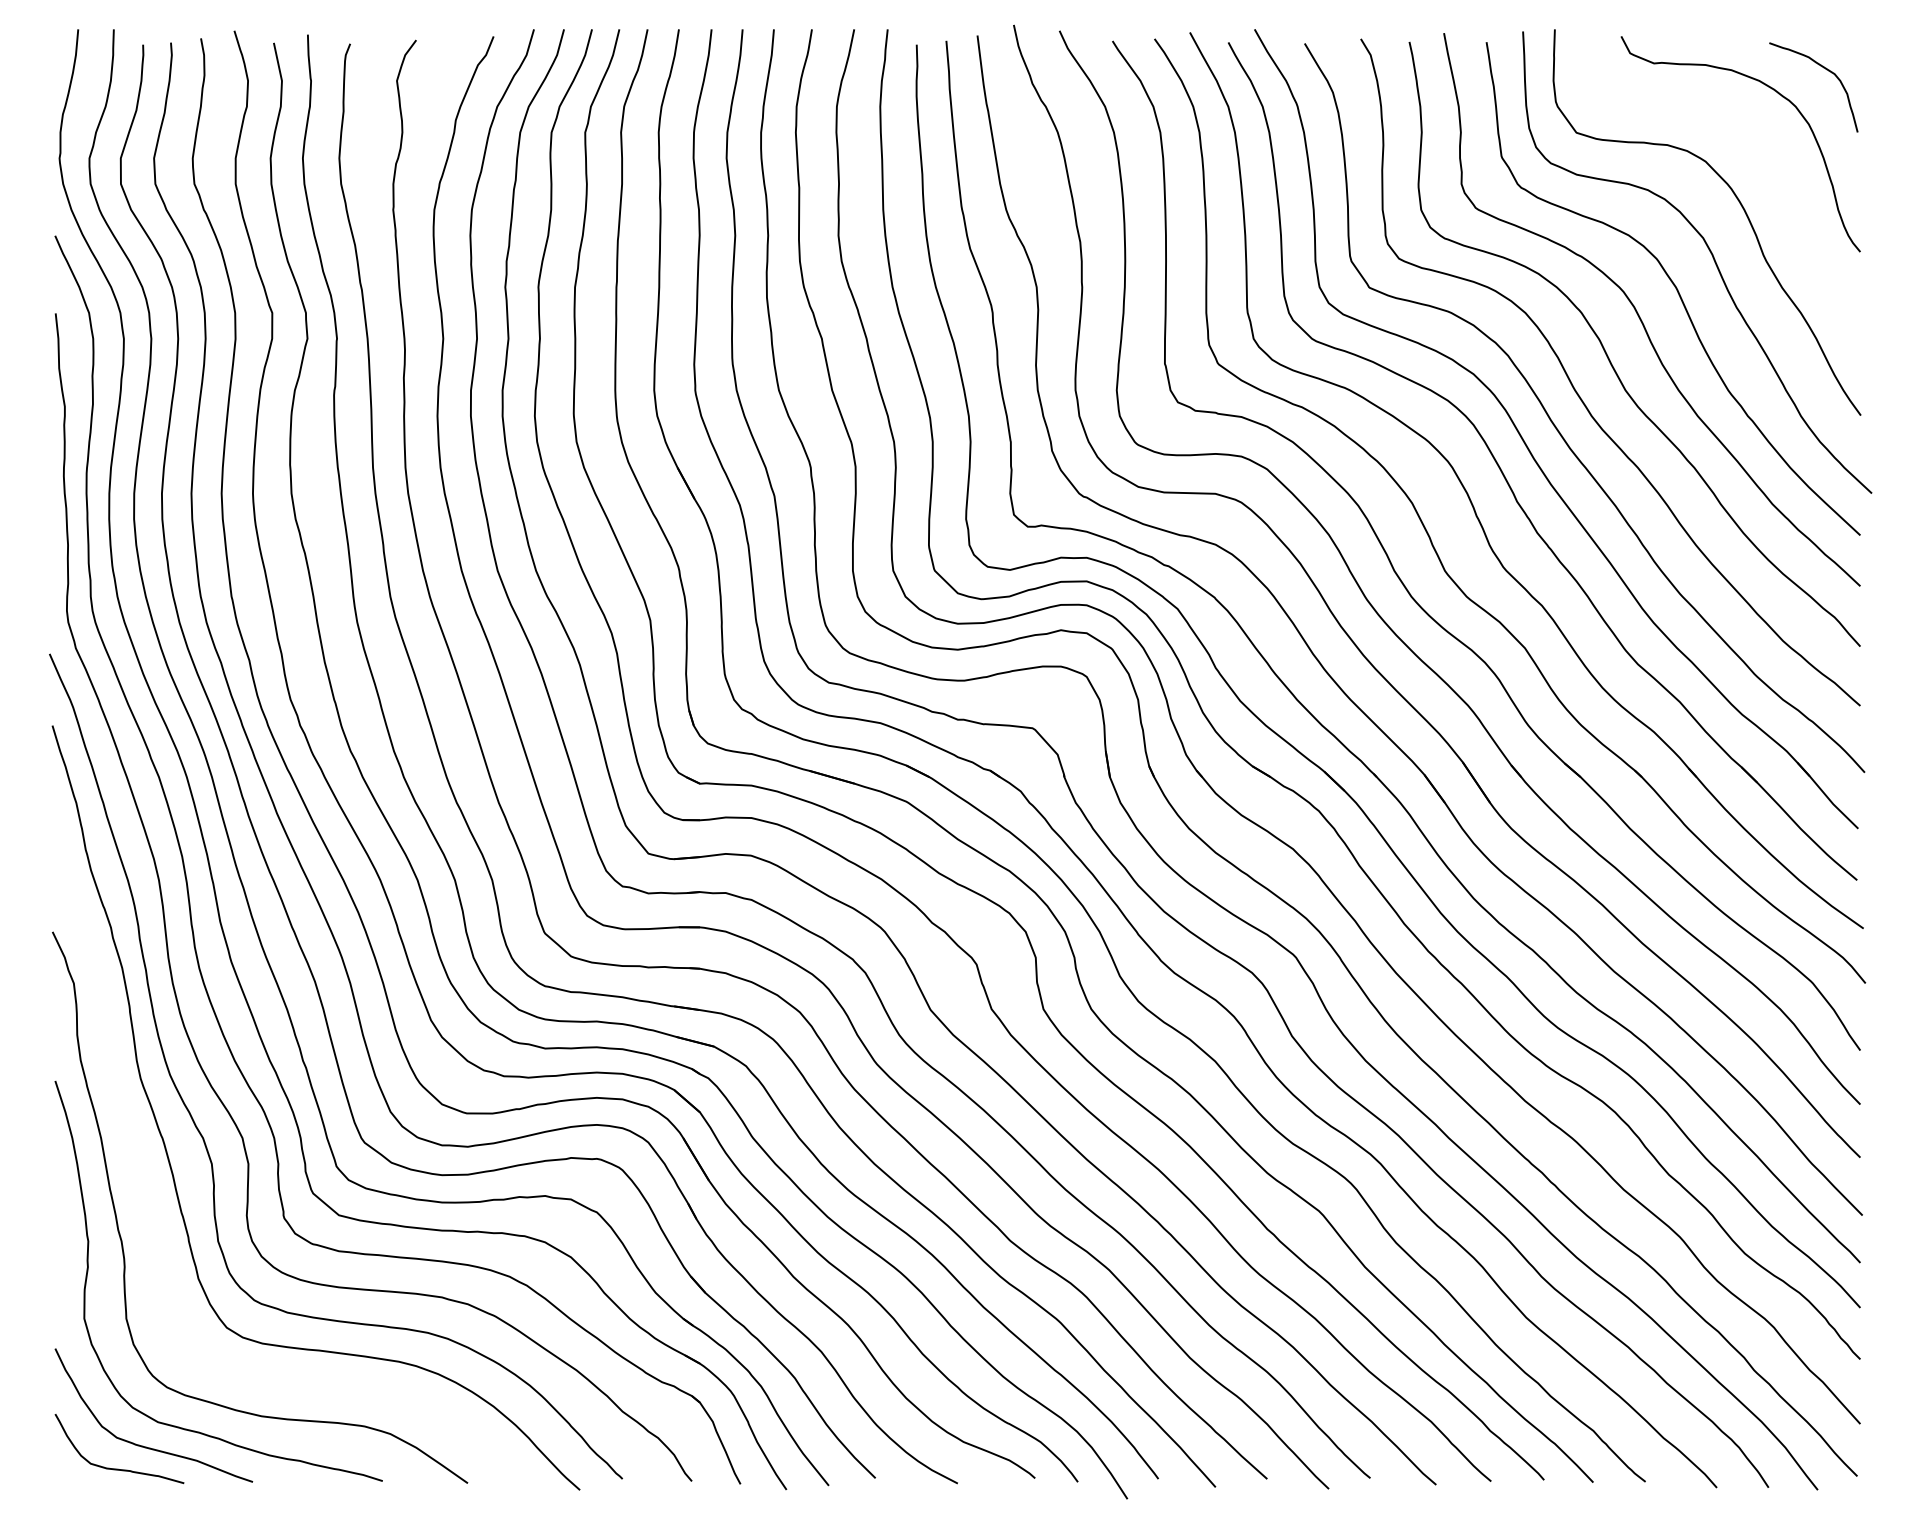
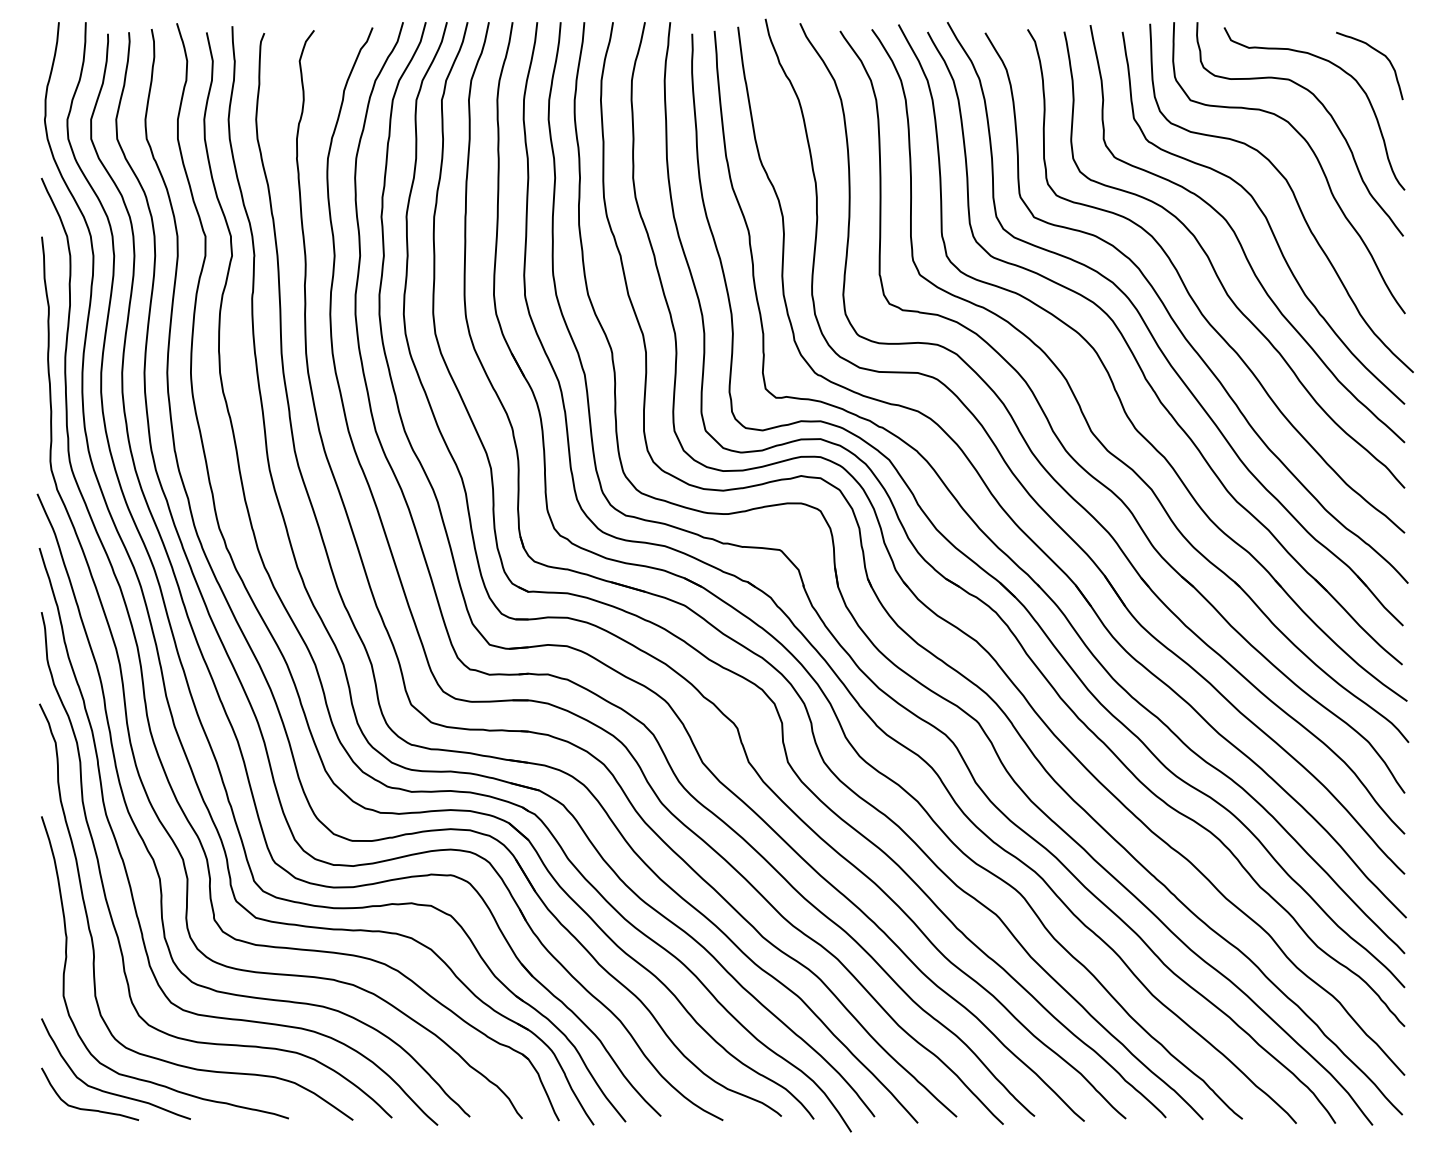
curve: (1755, 146) -> (1325, 110), added
curve: (139, 1180) -> (105, 891), added

